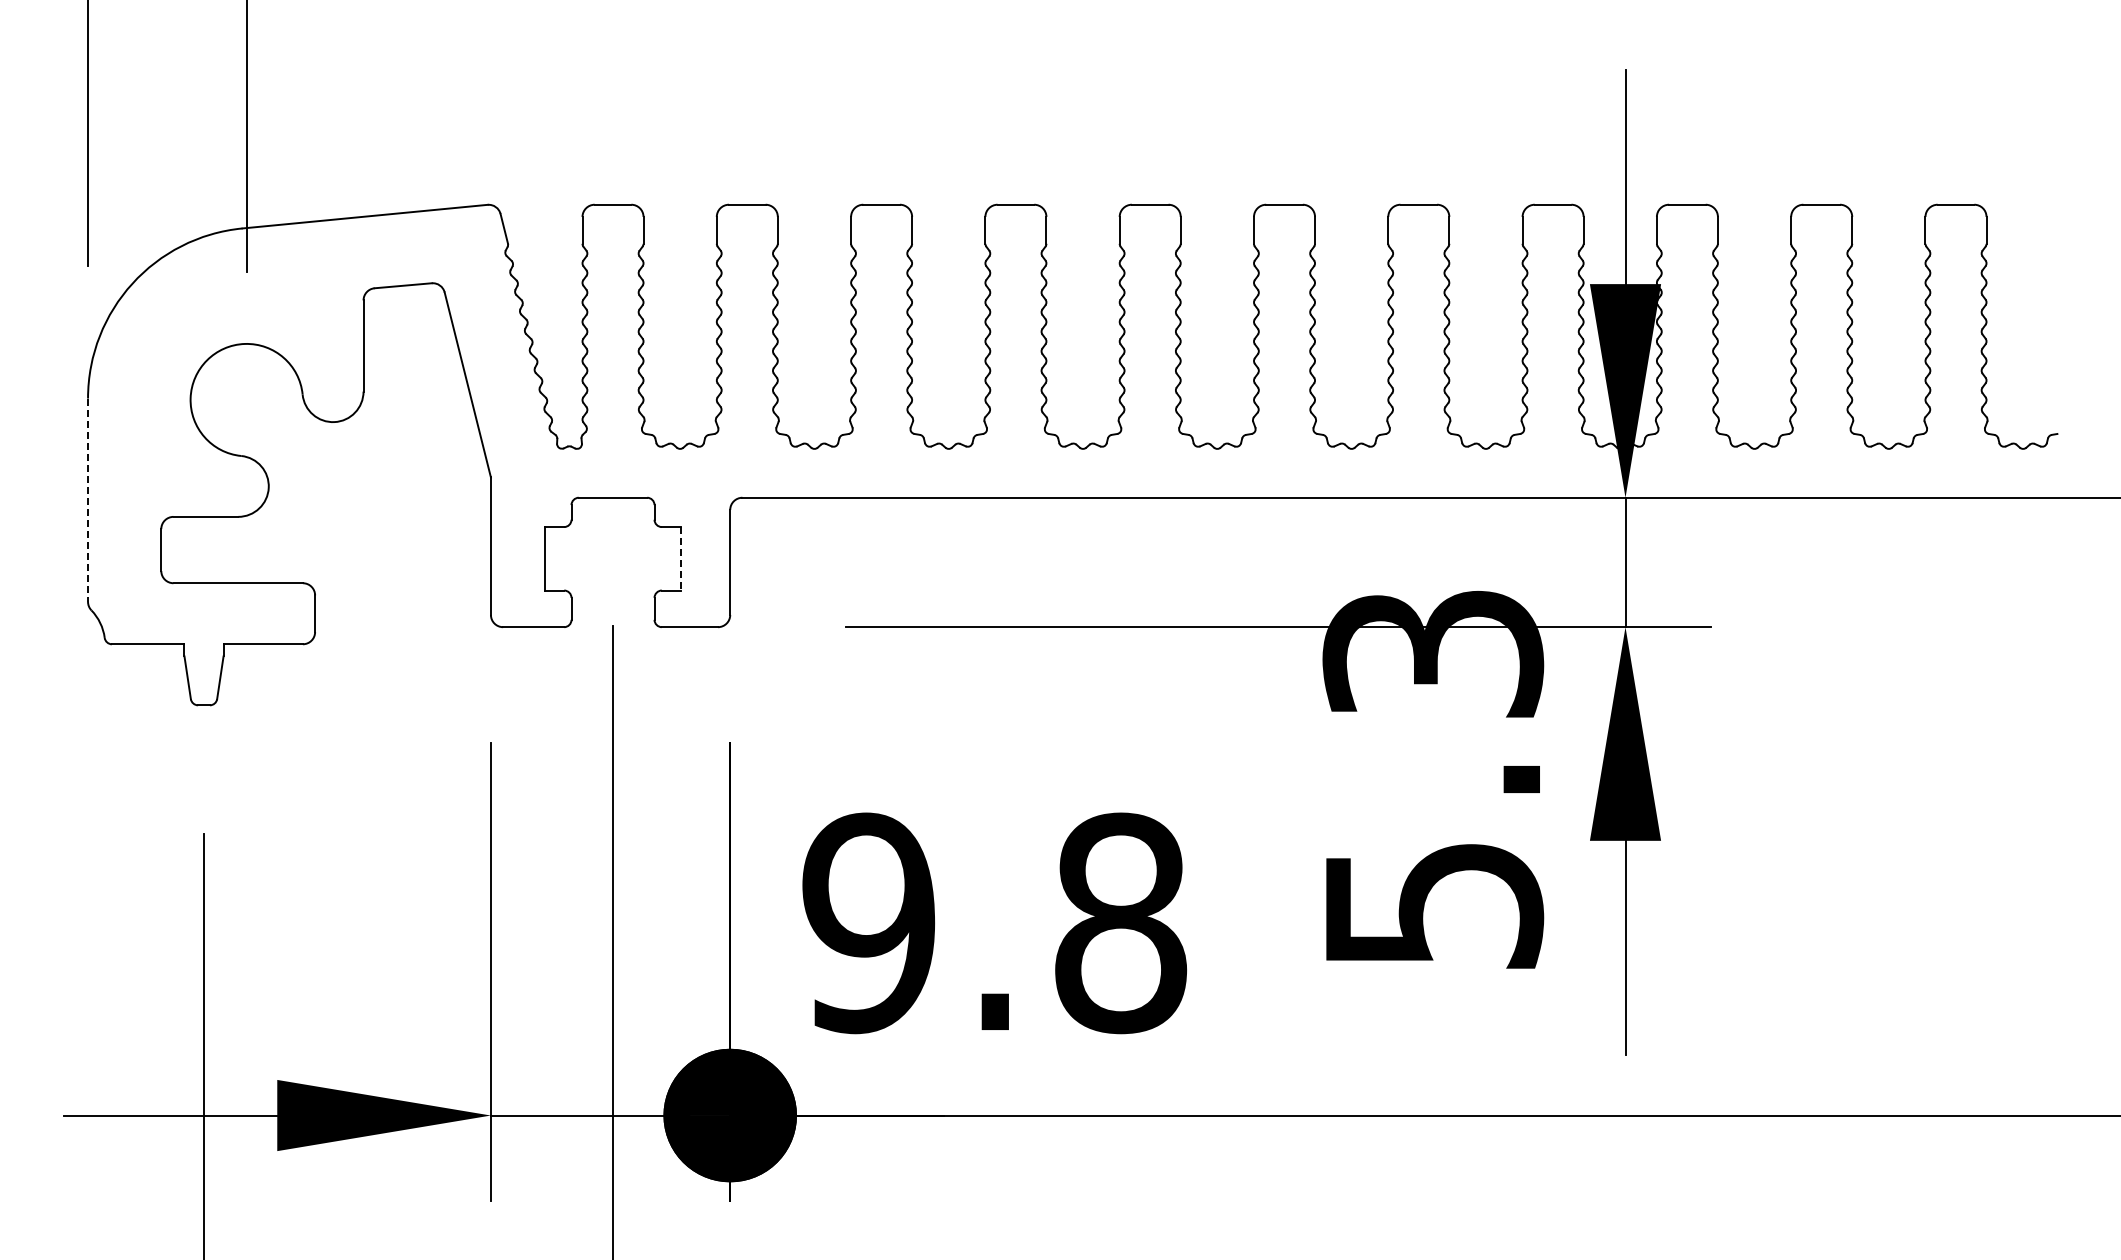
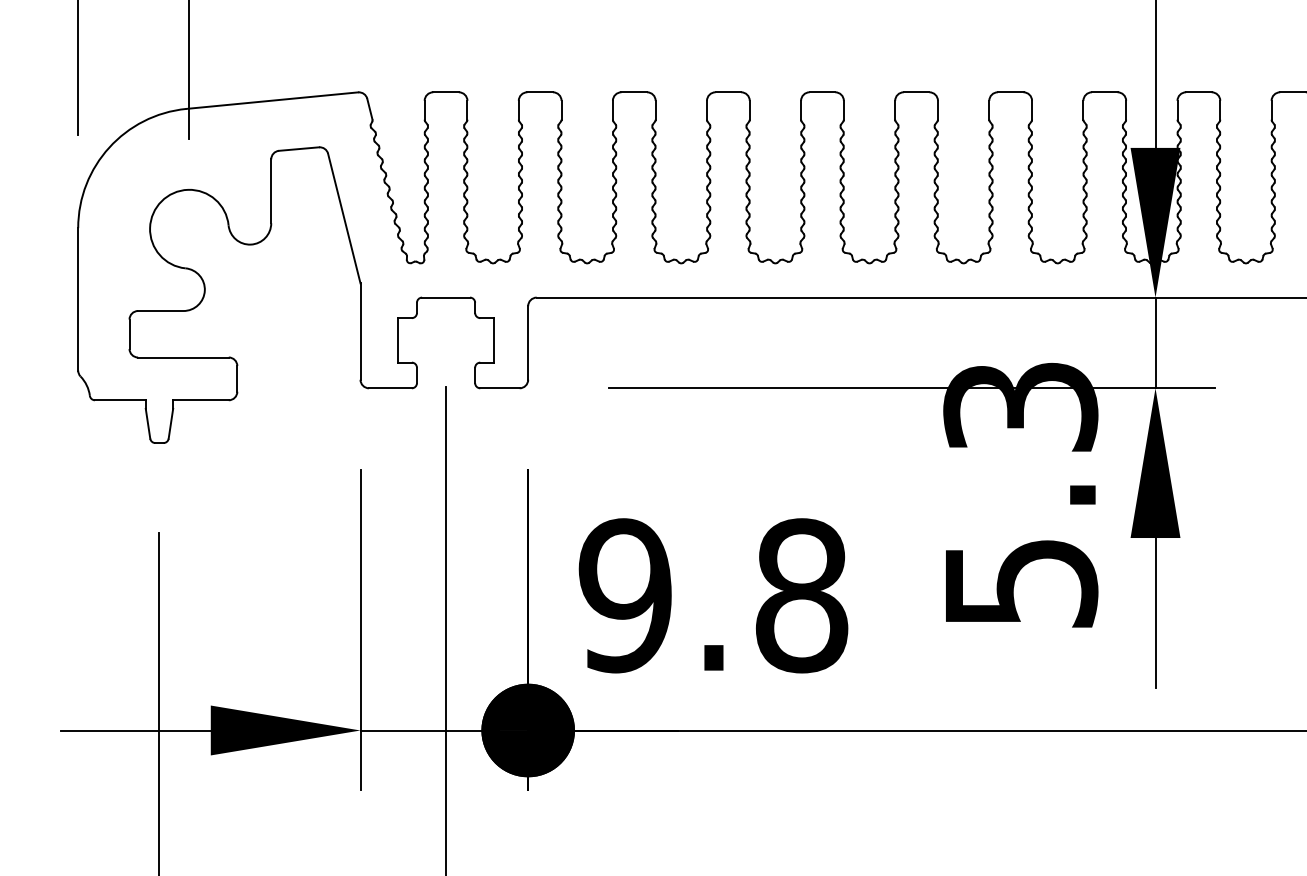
line: (88, 500) -> (78, 299), dashed -> solid
line: (681, 558) -> (494, 340), dashed -> solid

